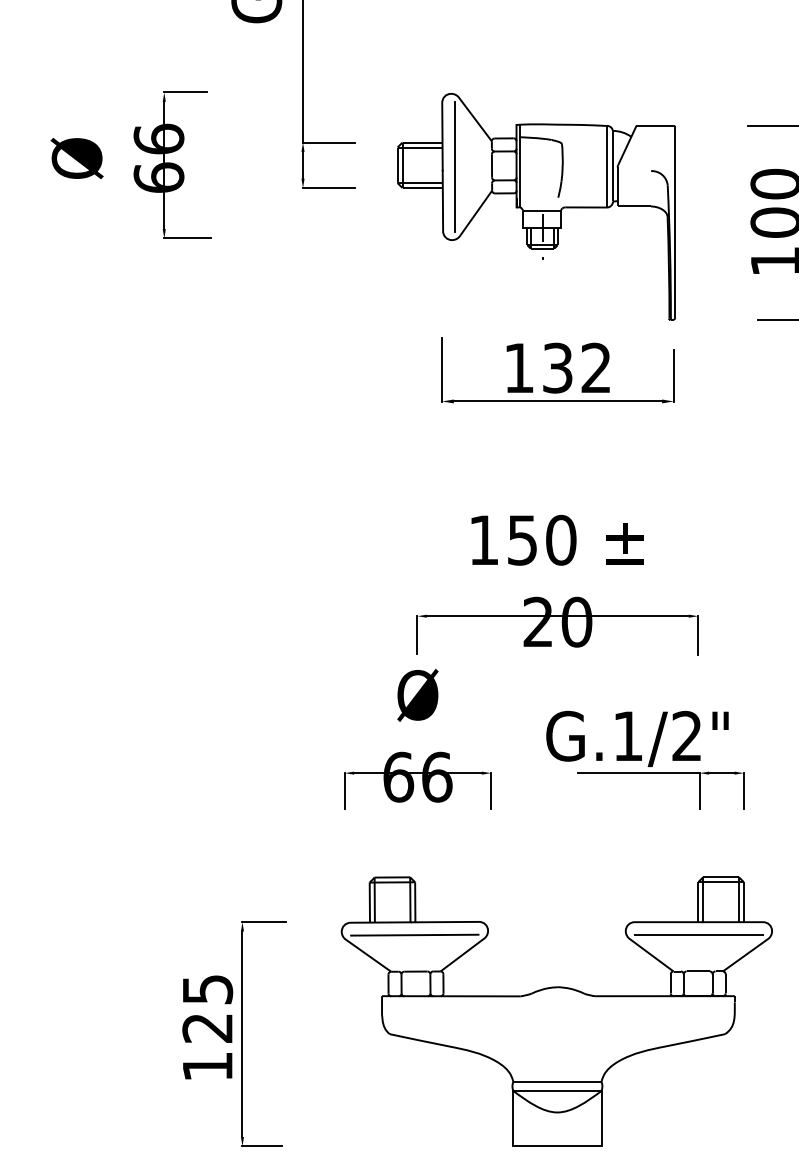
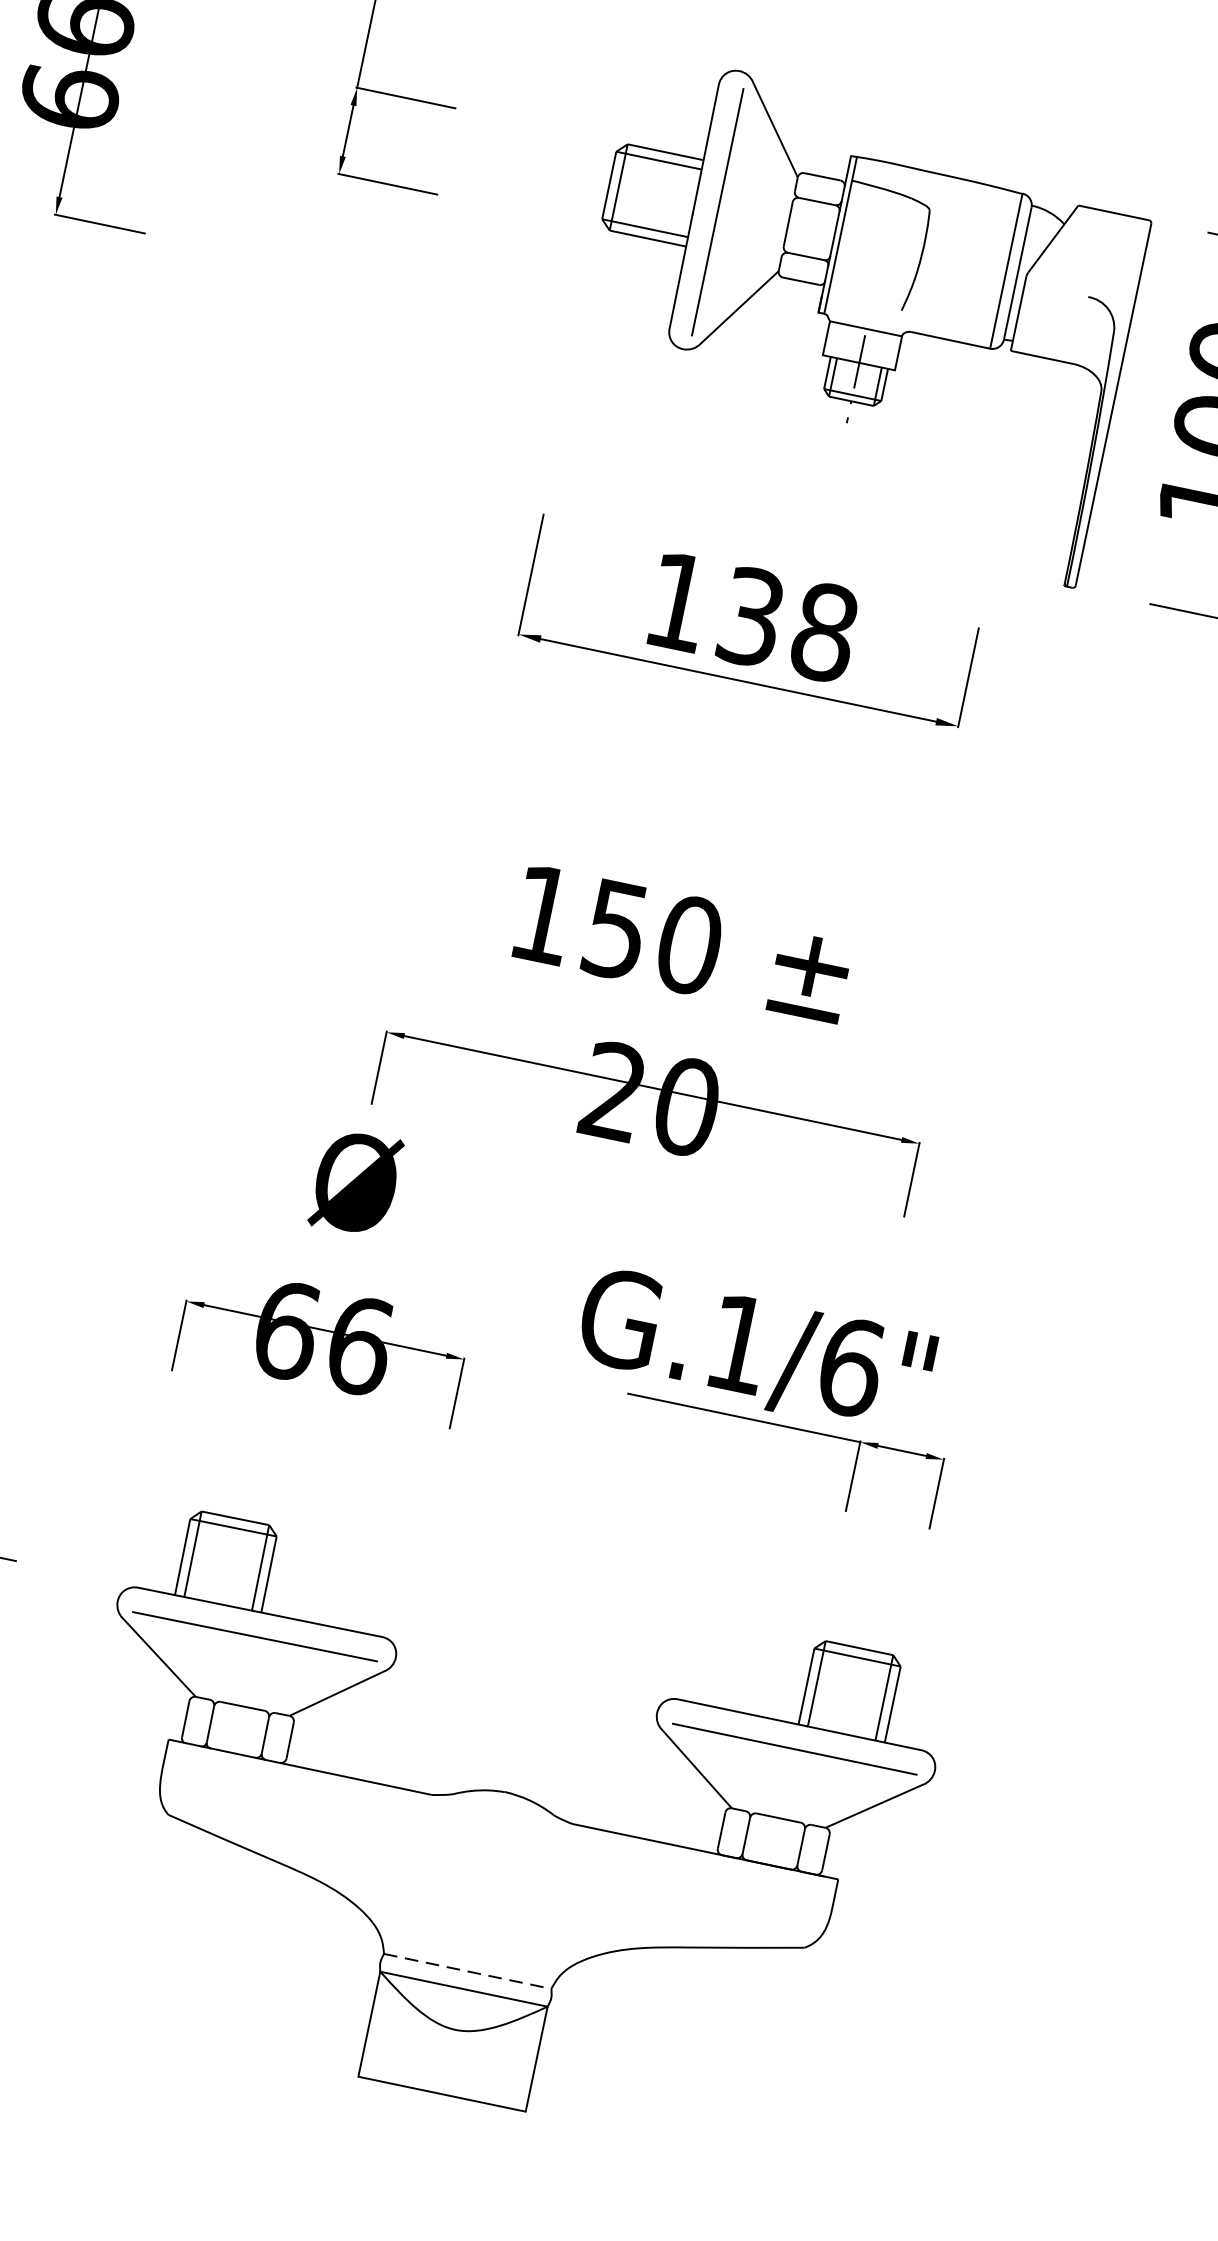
part: (536, 206) -> (856, 318), moved
text: (596, 367) -> (825, 631), 132 -> 138
text: (687, 735) -> (851, 1365), G.1/2" -> G.1/6"
line: (557, 1081) -> (467, 1971), solid -> dashed

